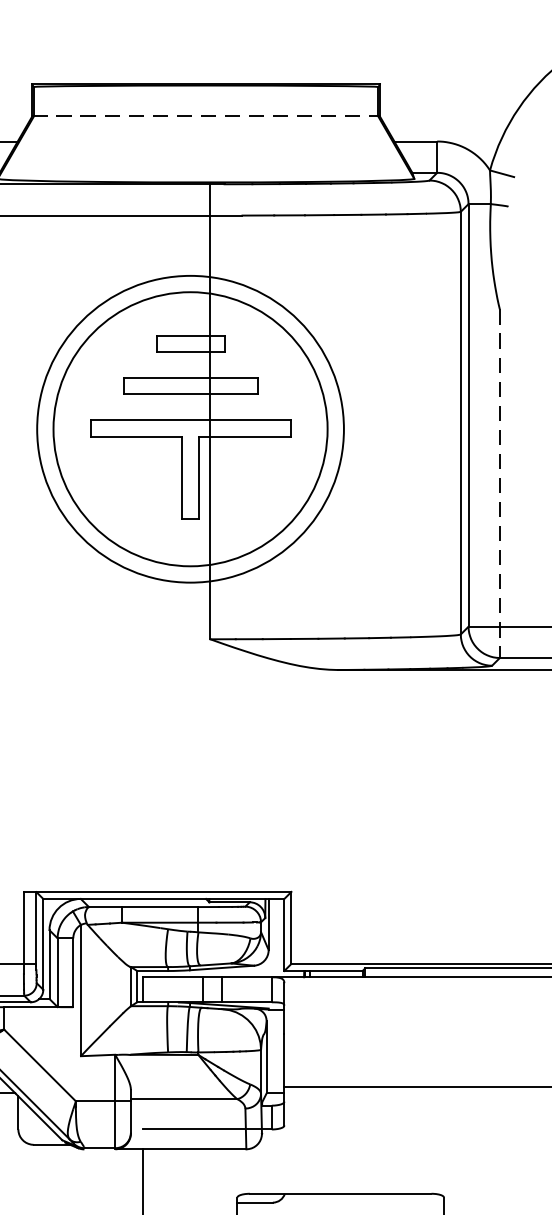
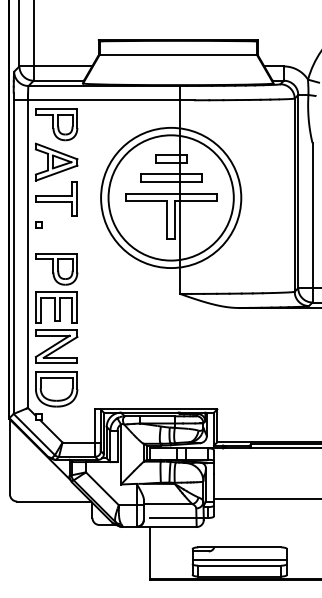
line: (206, 115) -> (178, 54), dashed -> solid
line: (499, 482) -> (312, 222), dashed -> solid

